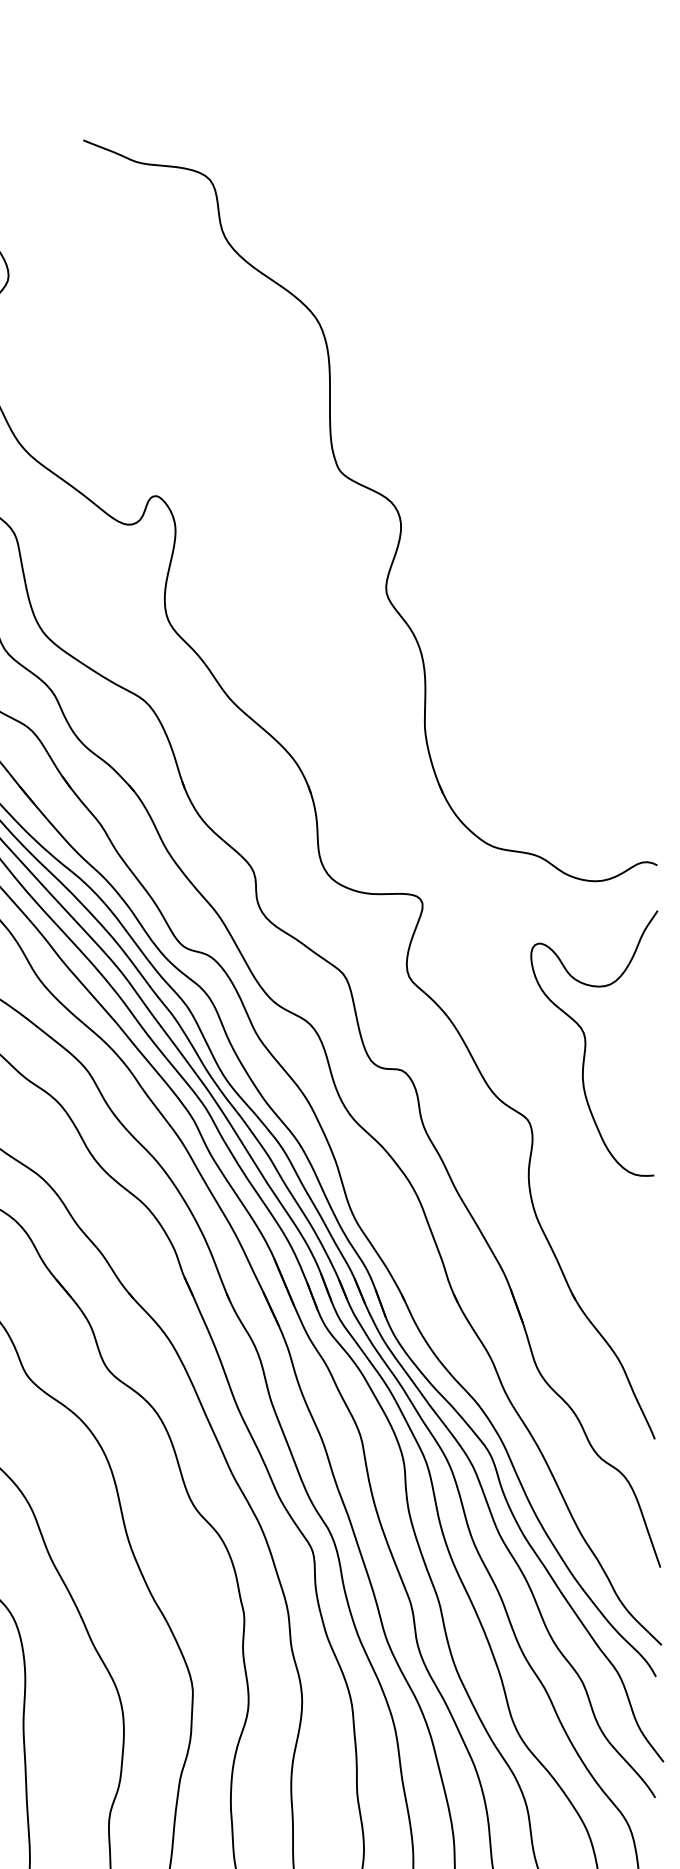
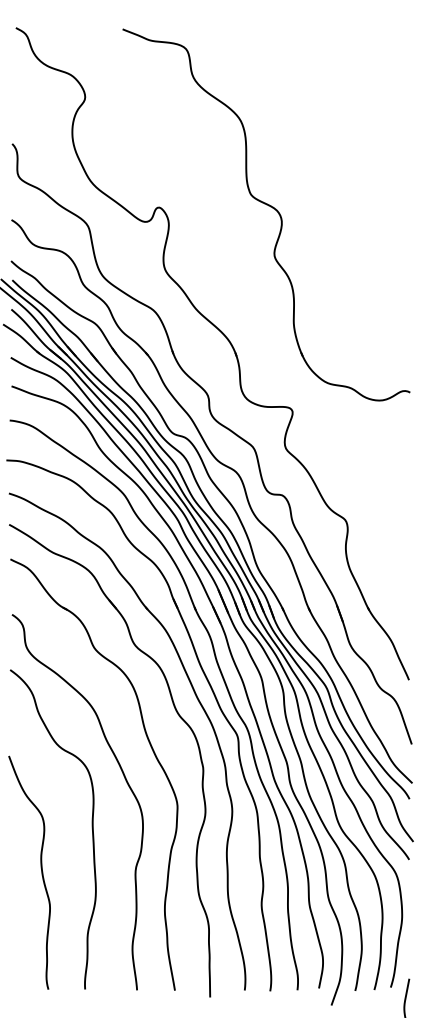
curve: (587, 1044) -> (375, 482), removed

